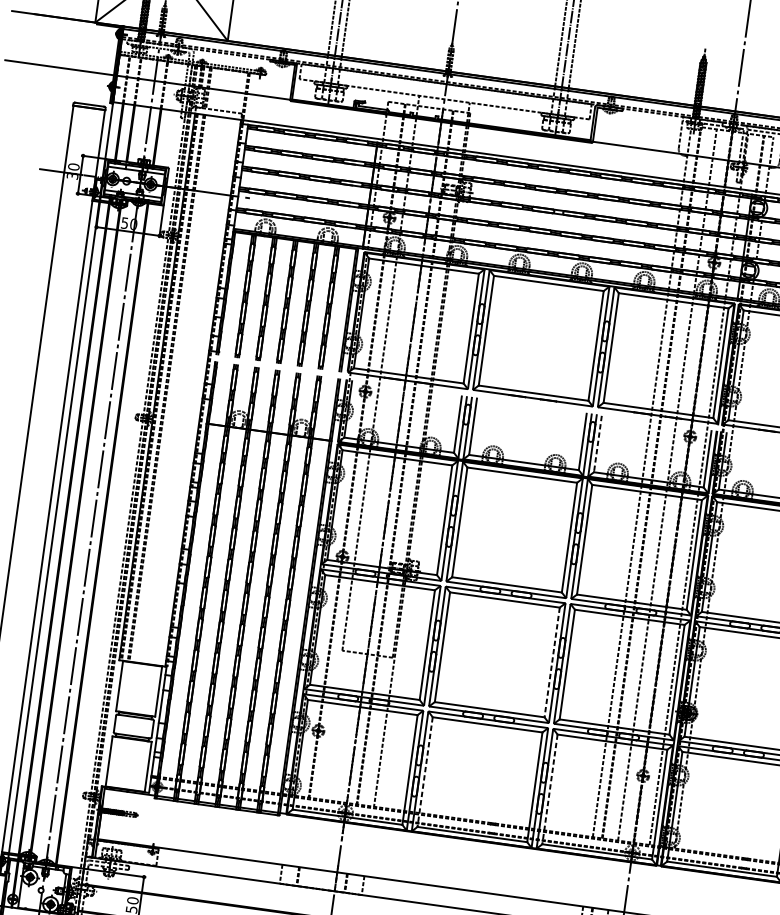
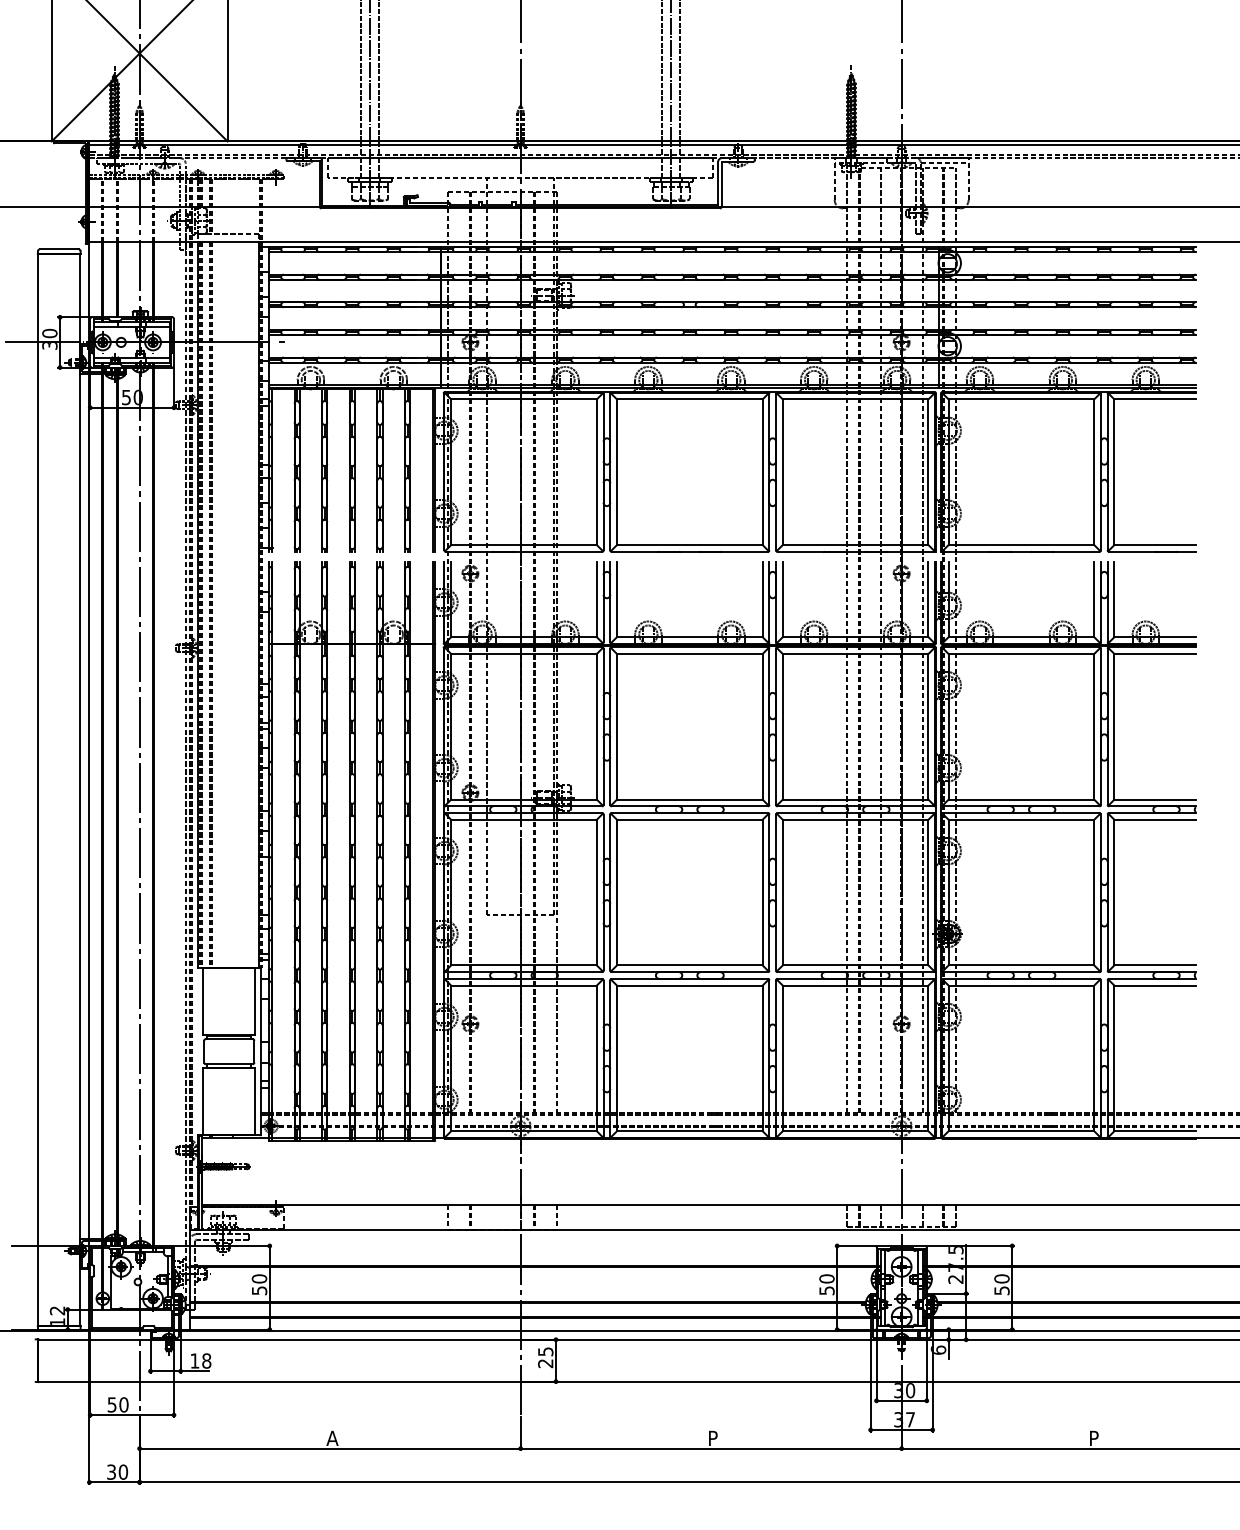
line: (597, 444) -> (782, 600), dashed -> solid
line: (552, 662) -> (762, 892), dashed -> solid
line: (424, 772) -> (616, 1058), dashed -> solid
line: (549, 789) -> (782, 1058), dashed -> solid

